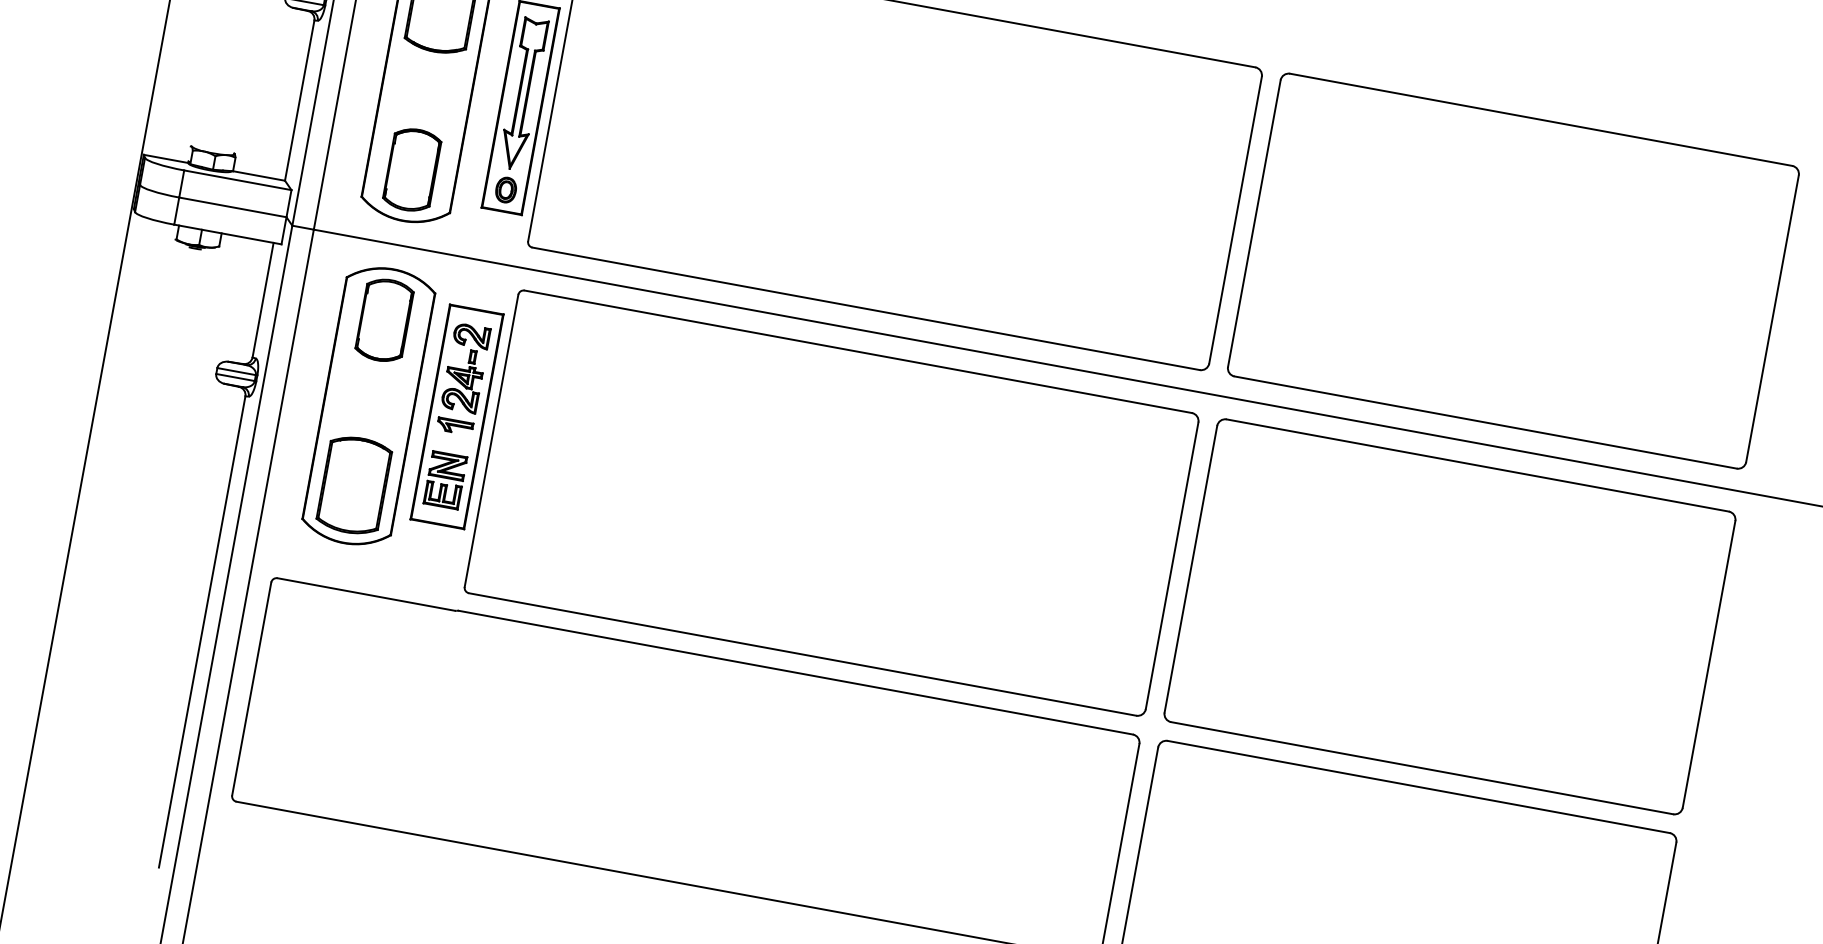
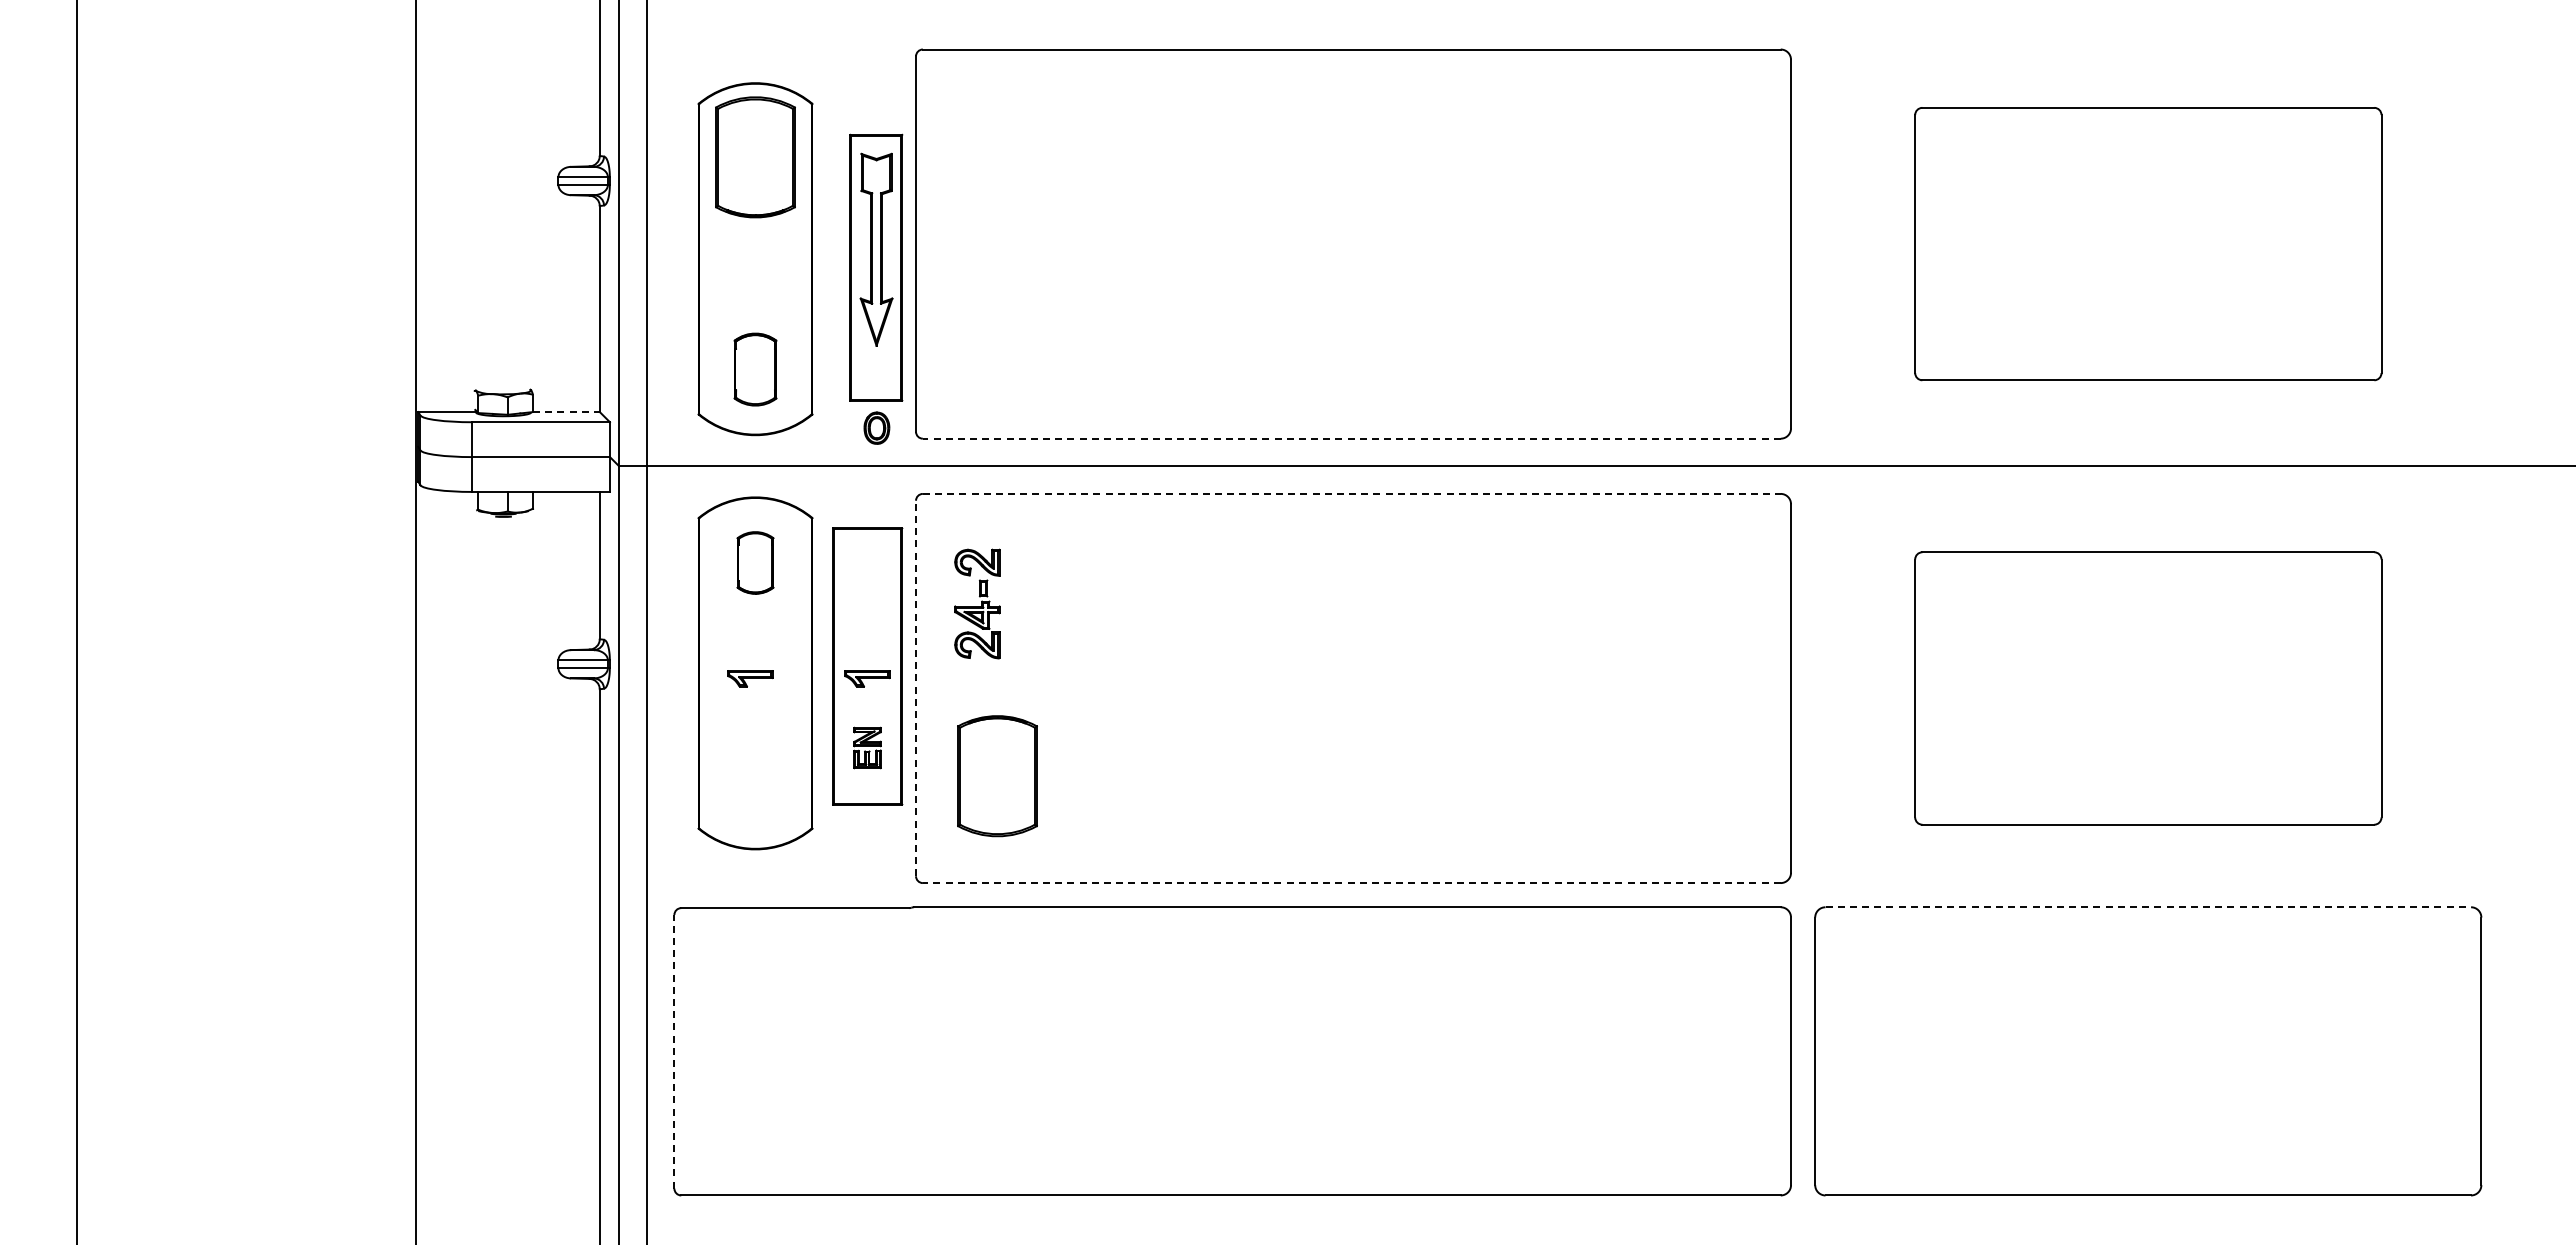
part: (412, 169) -> (755, 369), size x0.7
line: (259, 176) -> (566, 412), solid -> dashed
part: (505, 189) -> (876, 427), moved
part: (1513, 270) -> (2148, 243), size x0.7
line: (865, 308) -> (1351, 438), solid -> dashed
part: (384, 320) -> (755, 562), size x0.6
line: (858, 351) -> (1351, 493), solid -> dashed
part: (465, 367) -> (977, 603), moved
part: (364, 409) -> (750, 678), added
line: (491, 440) -> (916, 688), solid -> dashed
part: (445, 479) -> (867, 747), size x0.6
part: (354, 485) -> (997, 776), moved
part: (1450, 616) -> (2148, 688), size x0.7
line: (802, 654) -> (1351, 883), solid -> dashed
line: (251, 688) -> (674, 1051), solid -> dashed
line: (1418, 787) -> (2148, 907), solid -> dashed

